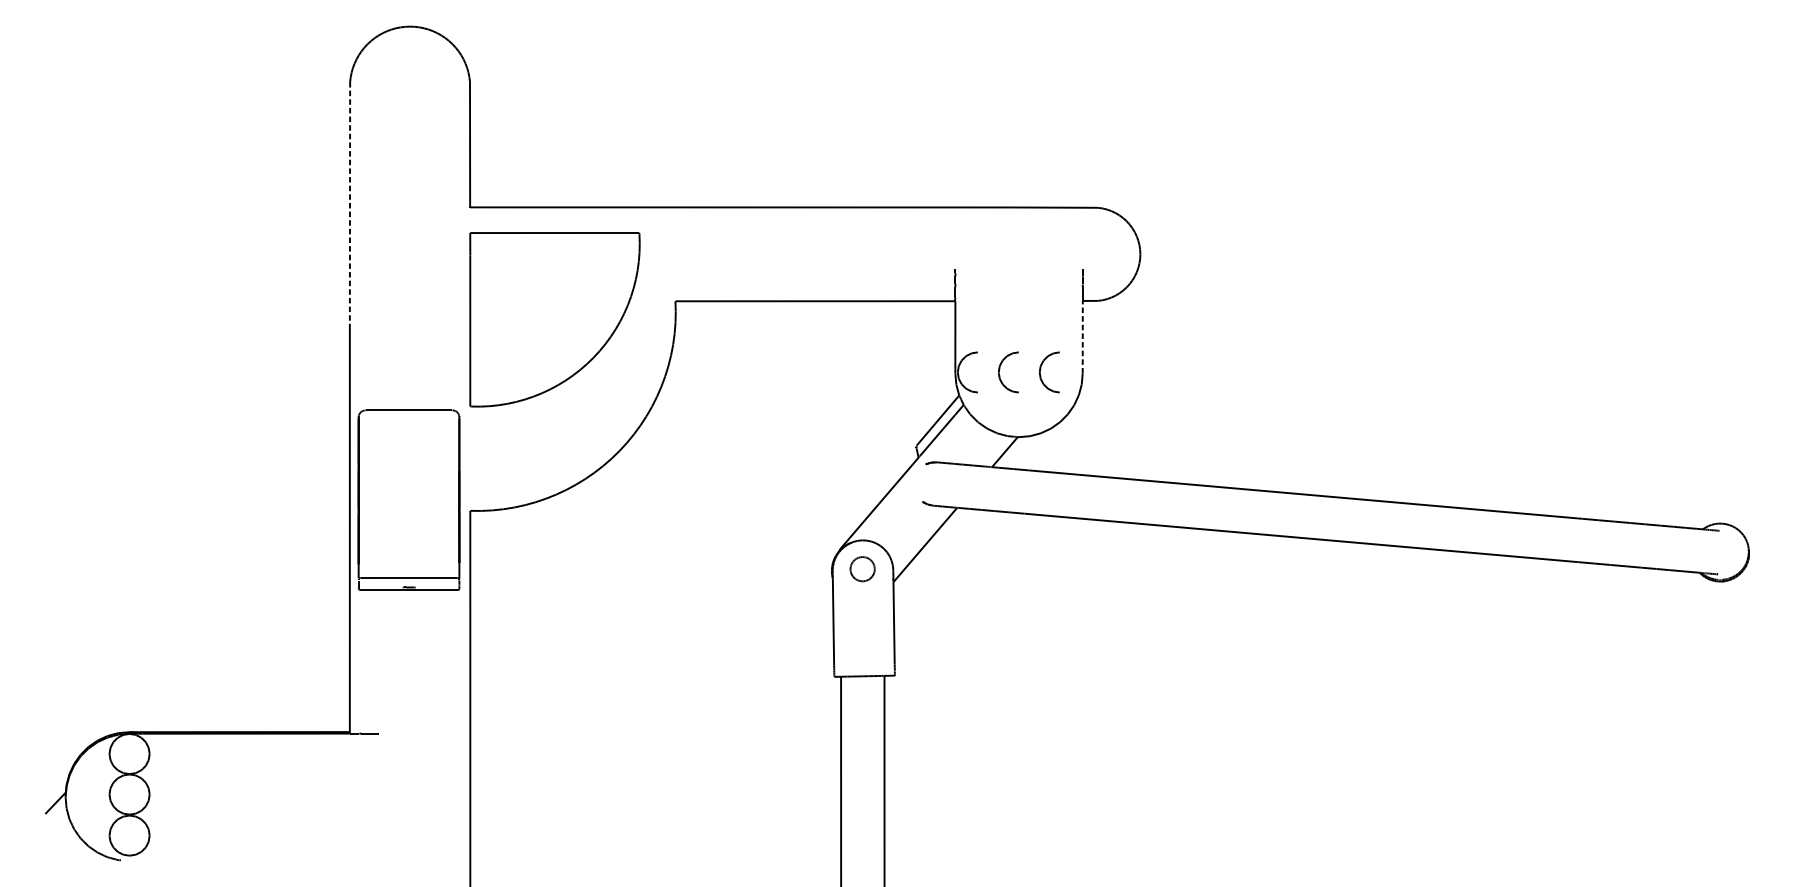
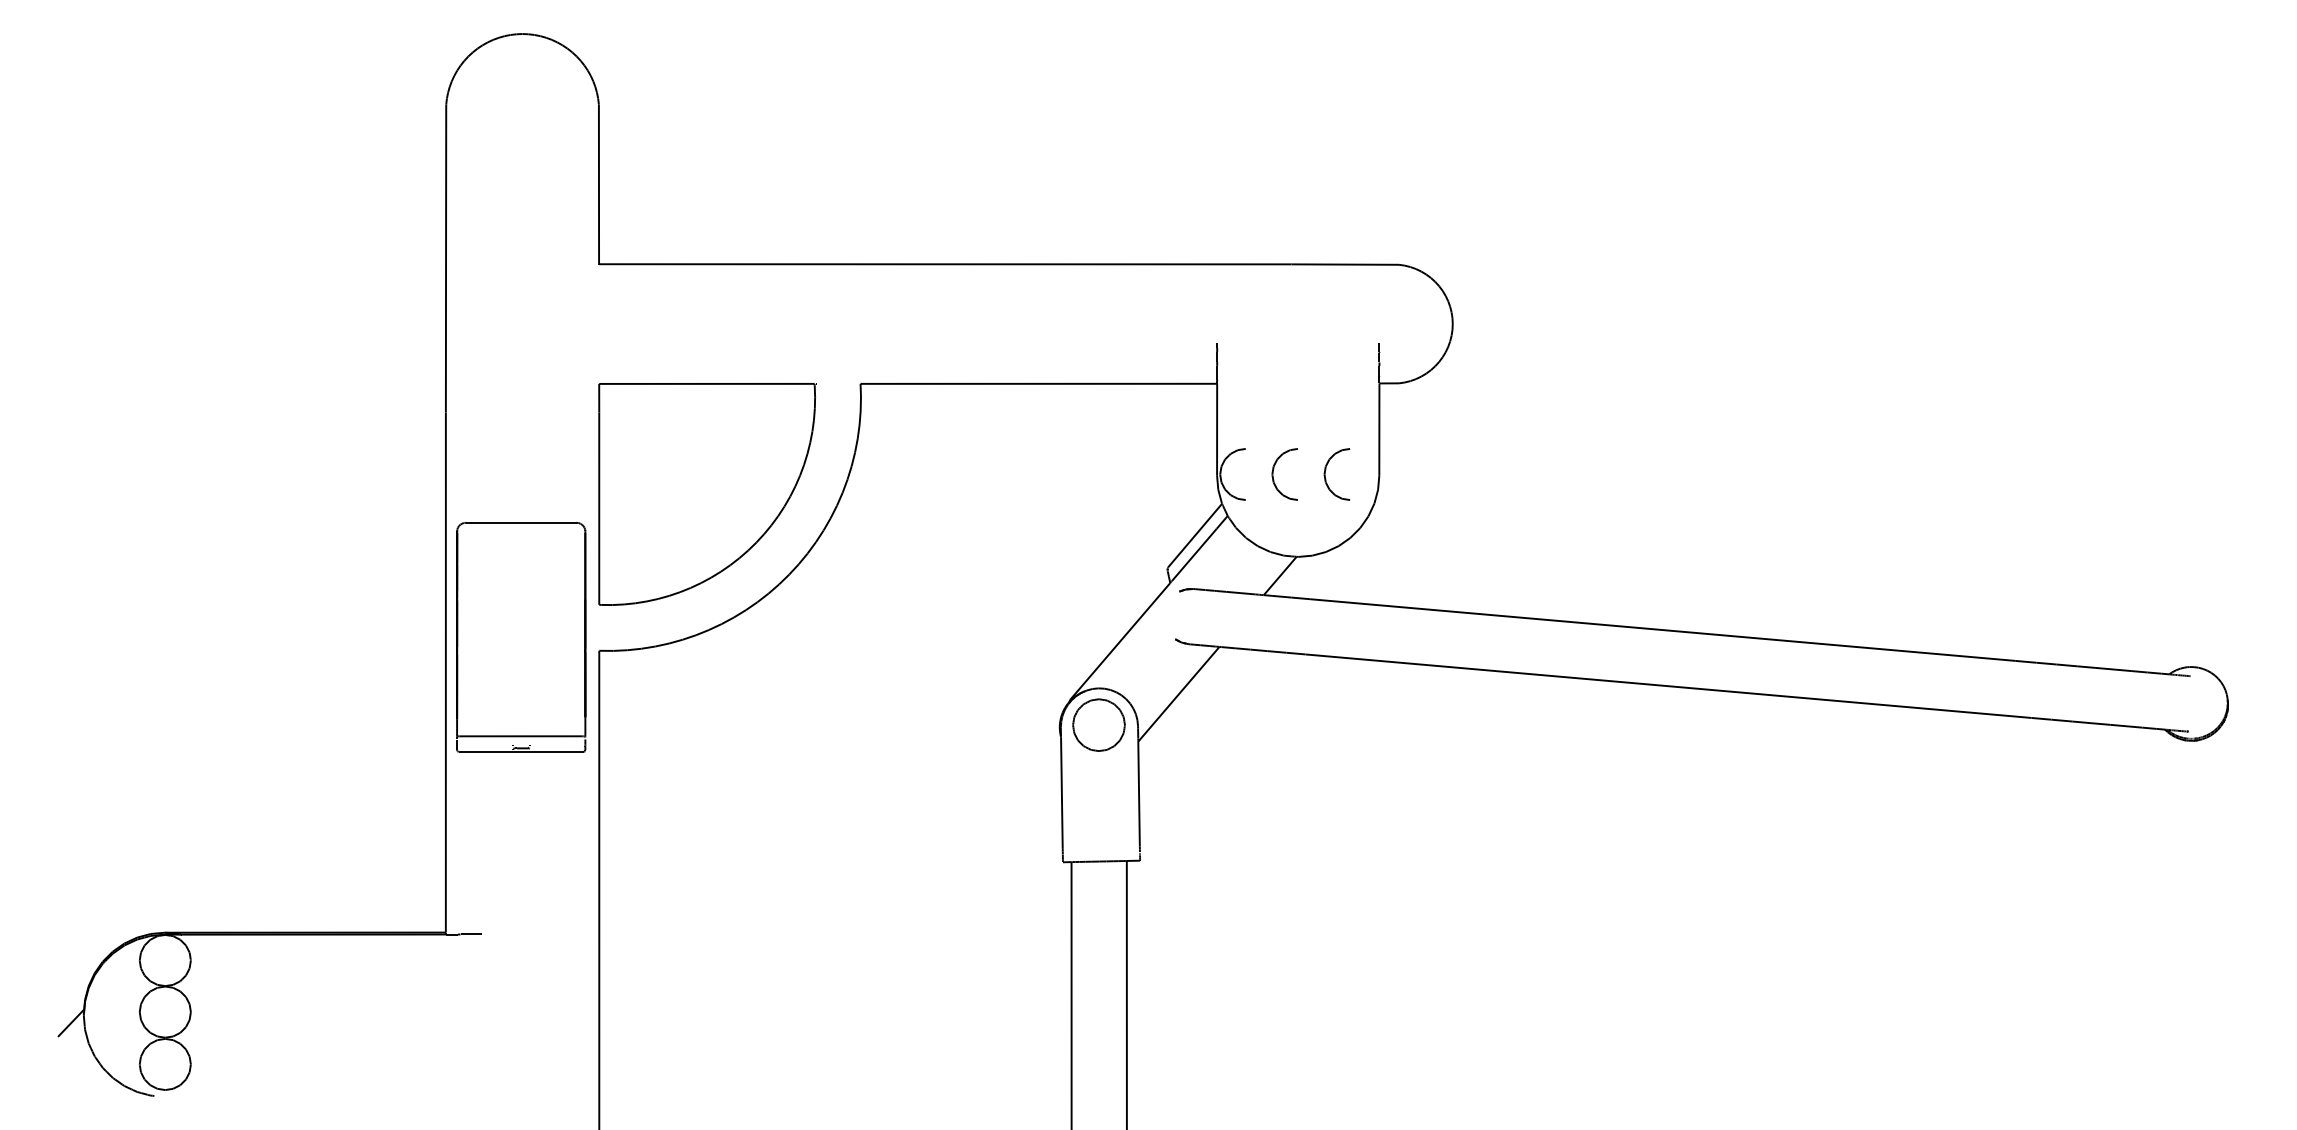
line: (350, 202) -> (446, 258), dashed -> solid
part: (555, 319) -> (707, 494), moved
line: (1082, 337) -> (1379, 429), dashed -> solid
part: (862, 568) -> (1098, 724), size x1.67

